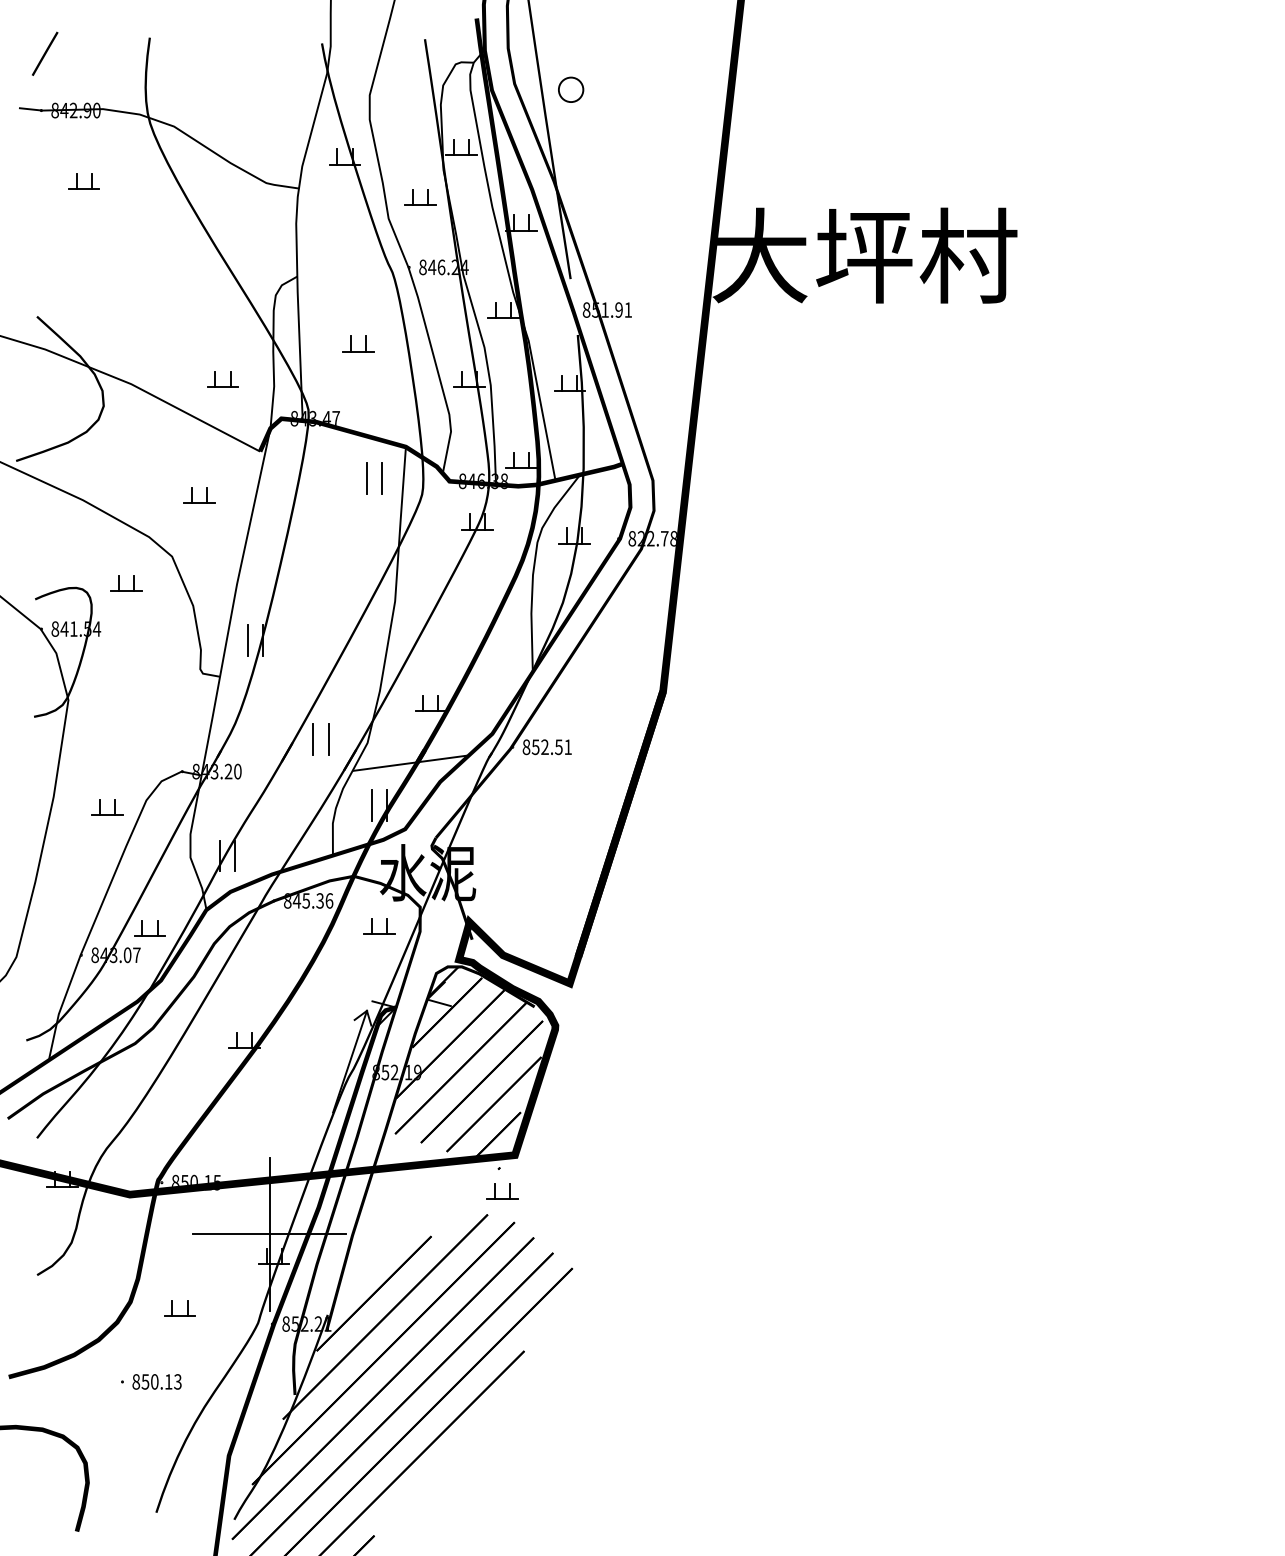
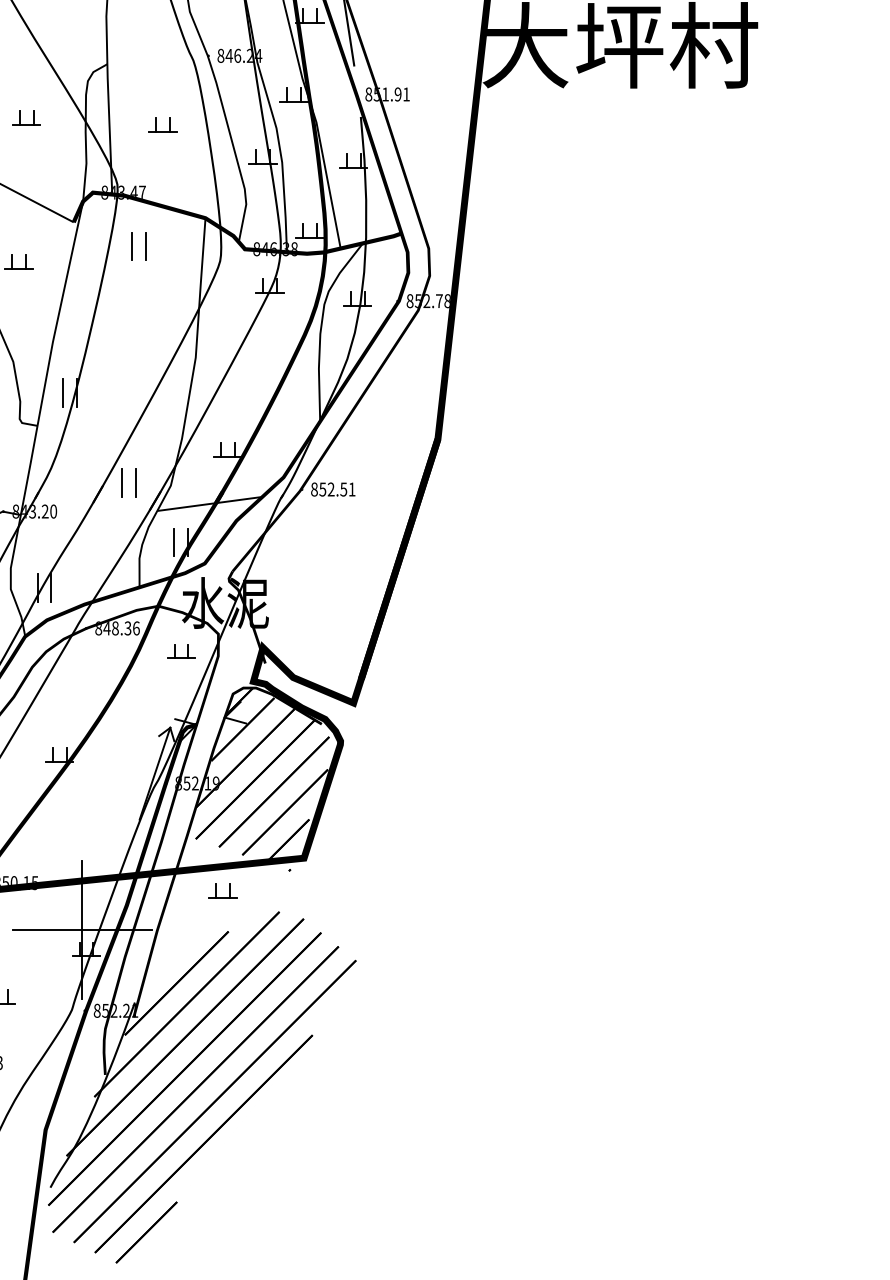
part: (215, 379) -> (19, 117), moved
part: (367, 478) -> (132, 246), moved
text: (641, 538) -> (418, 300), 822.78 -> 852.78
text: (306, 900) -> (115, 628), 845.36 -> 848.36
part: (495, 1191) -> (216, 891), moved

